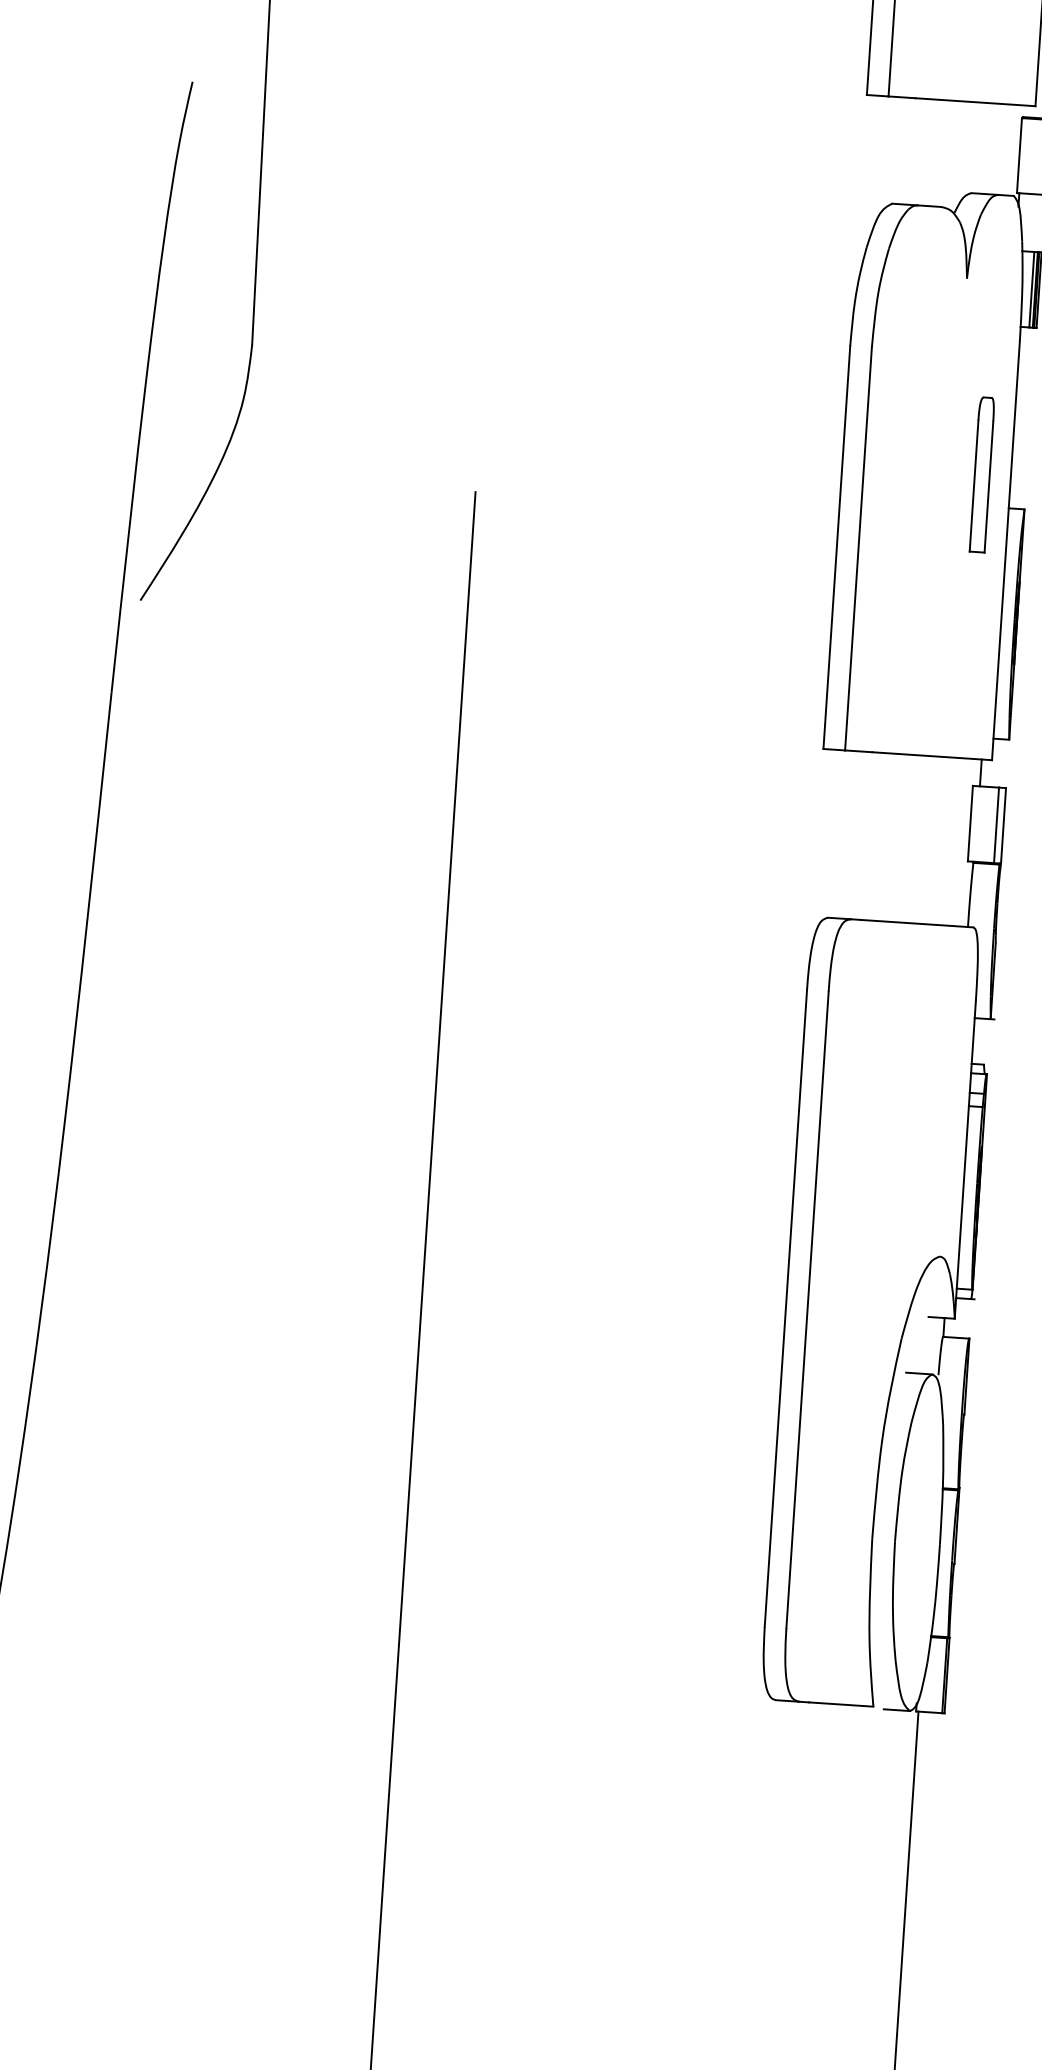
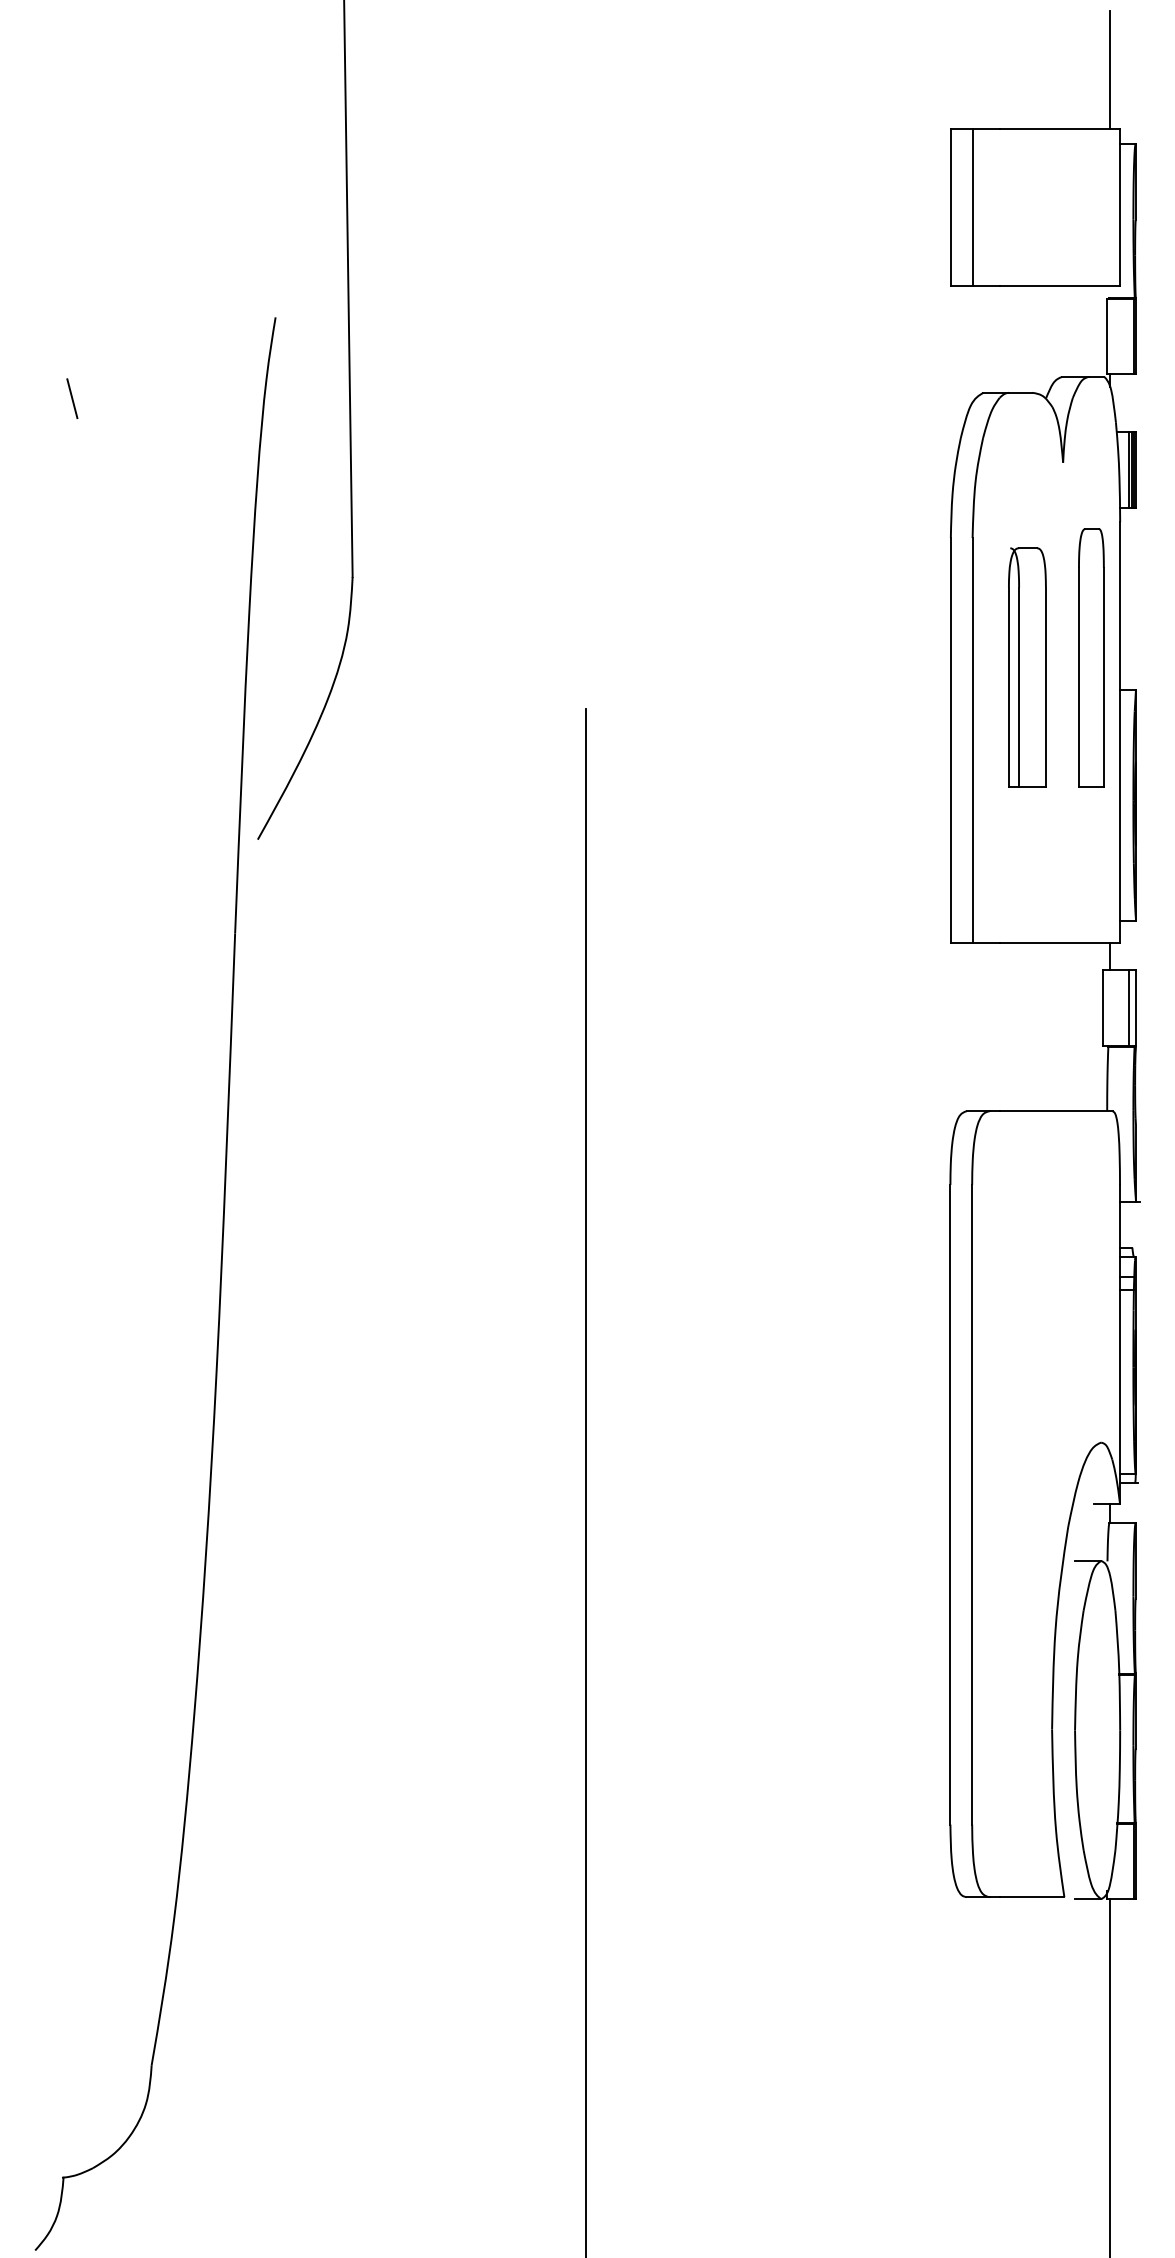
part: (982, 474) -> (1091, 657), size x1.67
part: (917, 480) -> (1027, 667), added

